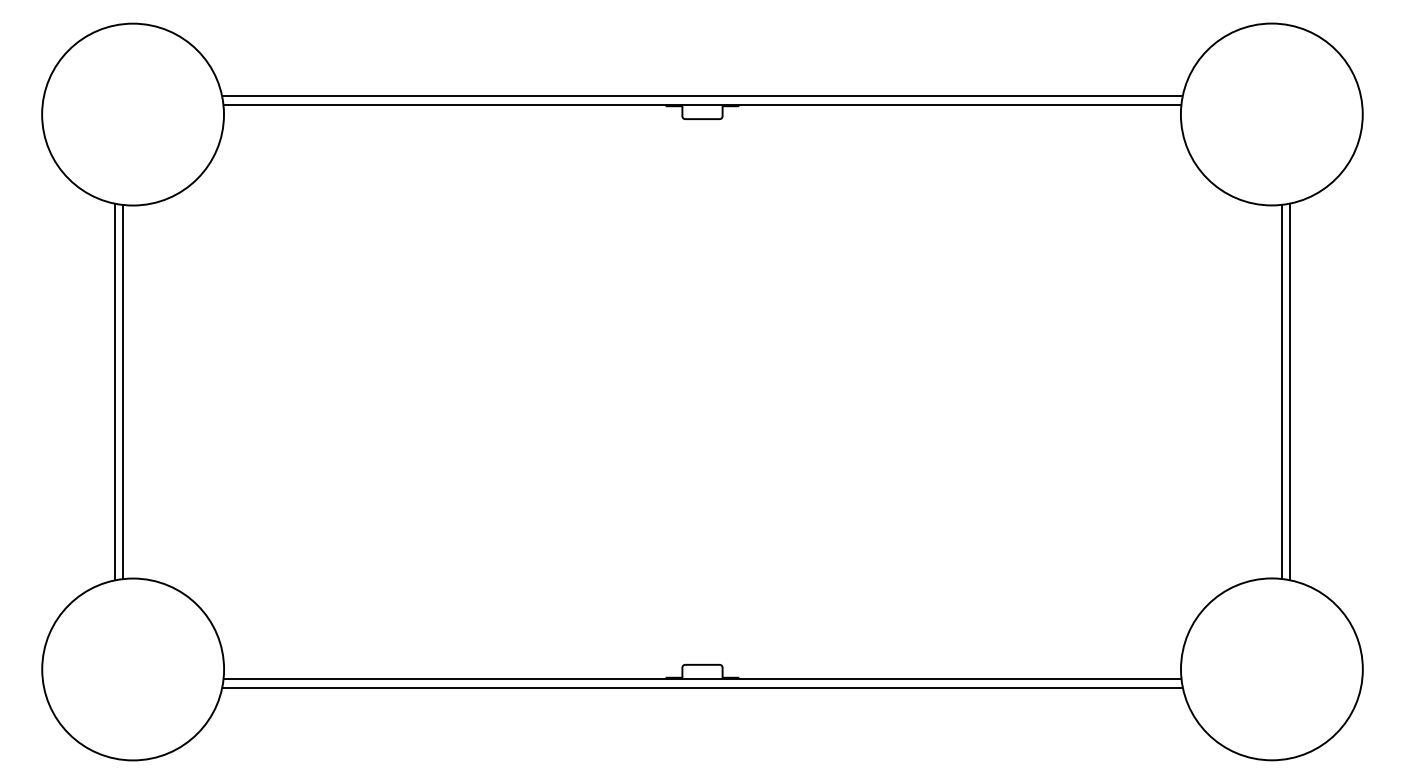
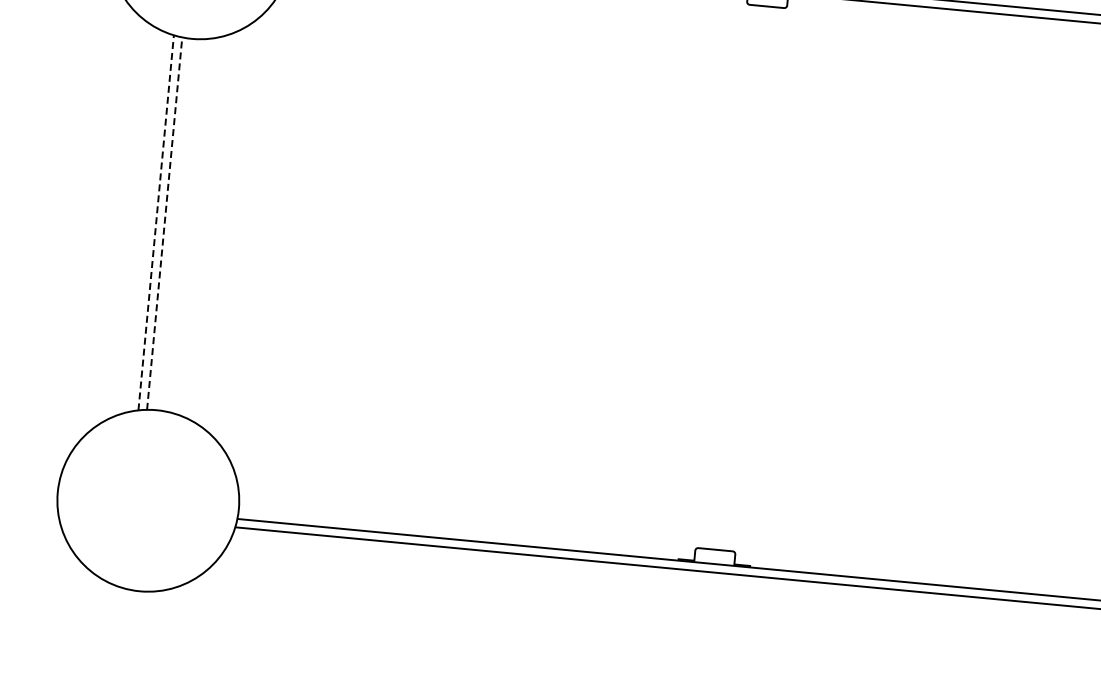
line: (114, 391) -> (155, 222), solid -> dashed
line: (123, 391) -> (164, 223), solid -> dashed

